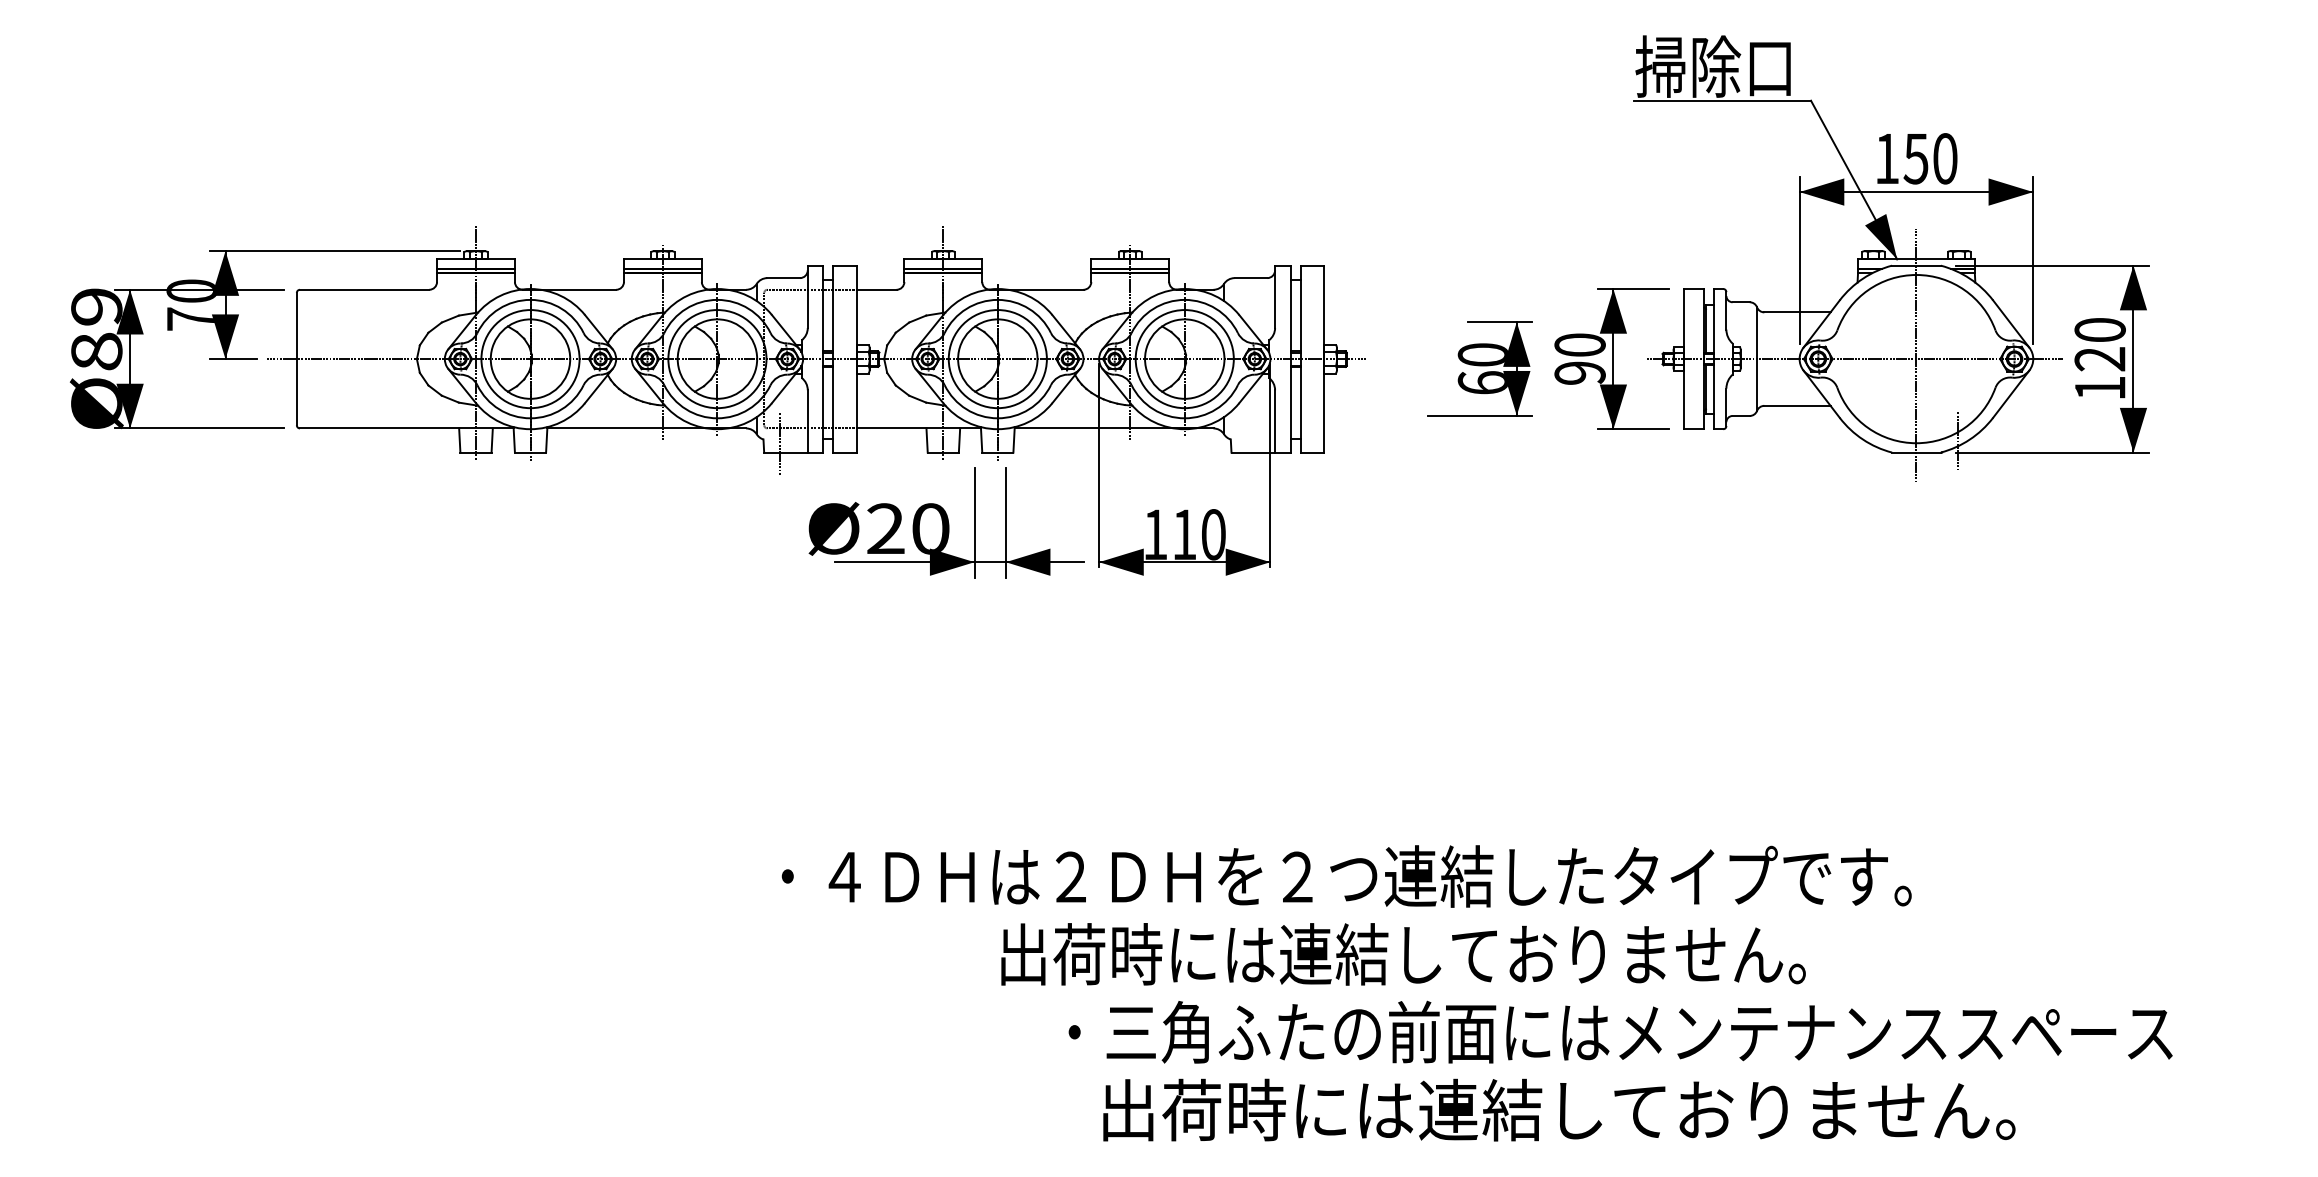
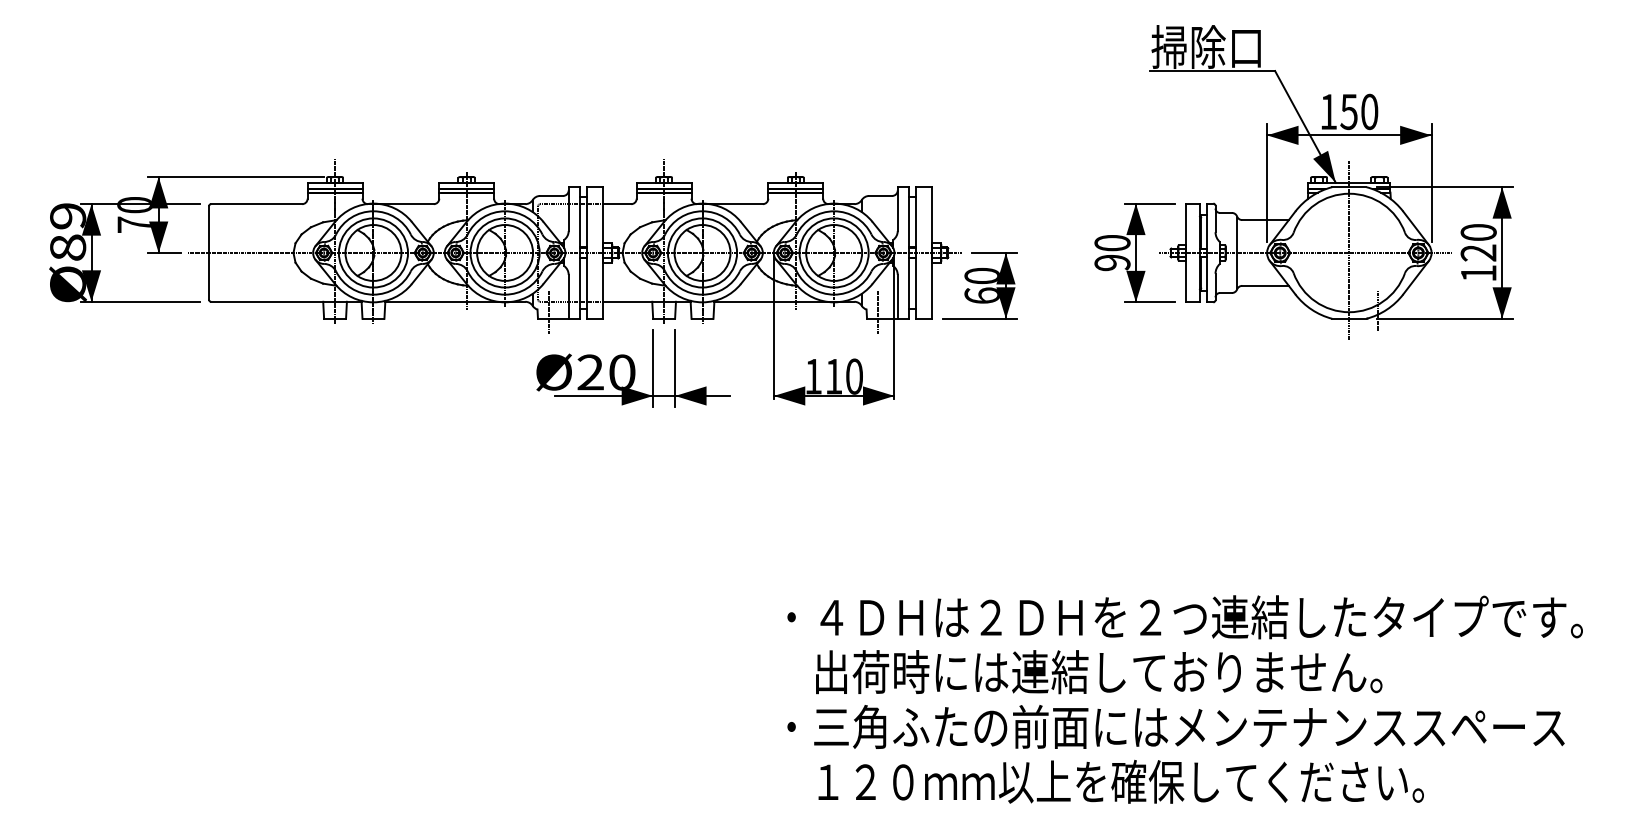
part: (1479, 368) -> (979, 285), moved
line: (1247, 445) -> (878, 313), added
part: (946, 523) -> (633, 368), moved
text: (1345, 876) -> (1184, 617), moved
text: (1403, 954) -> (1099, 672), moved
text: (1619, 1031) -> (1175, 726), moved
text: (1561, 1109) -> (1099, 781), 出荷時には連結しておりません。 -> １２０ｍｍ以上を確保してください。

